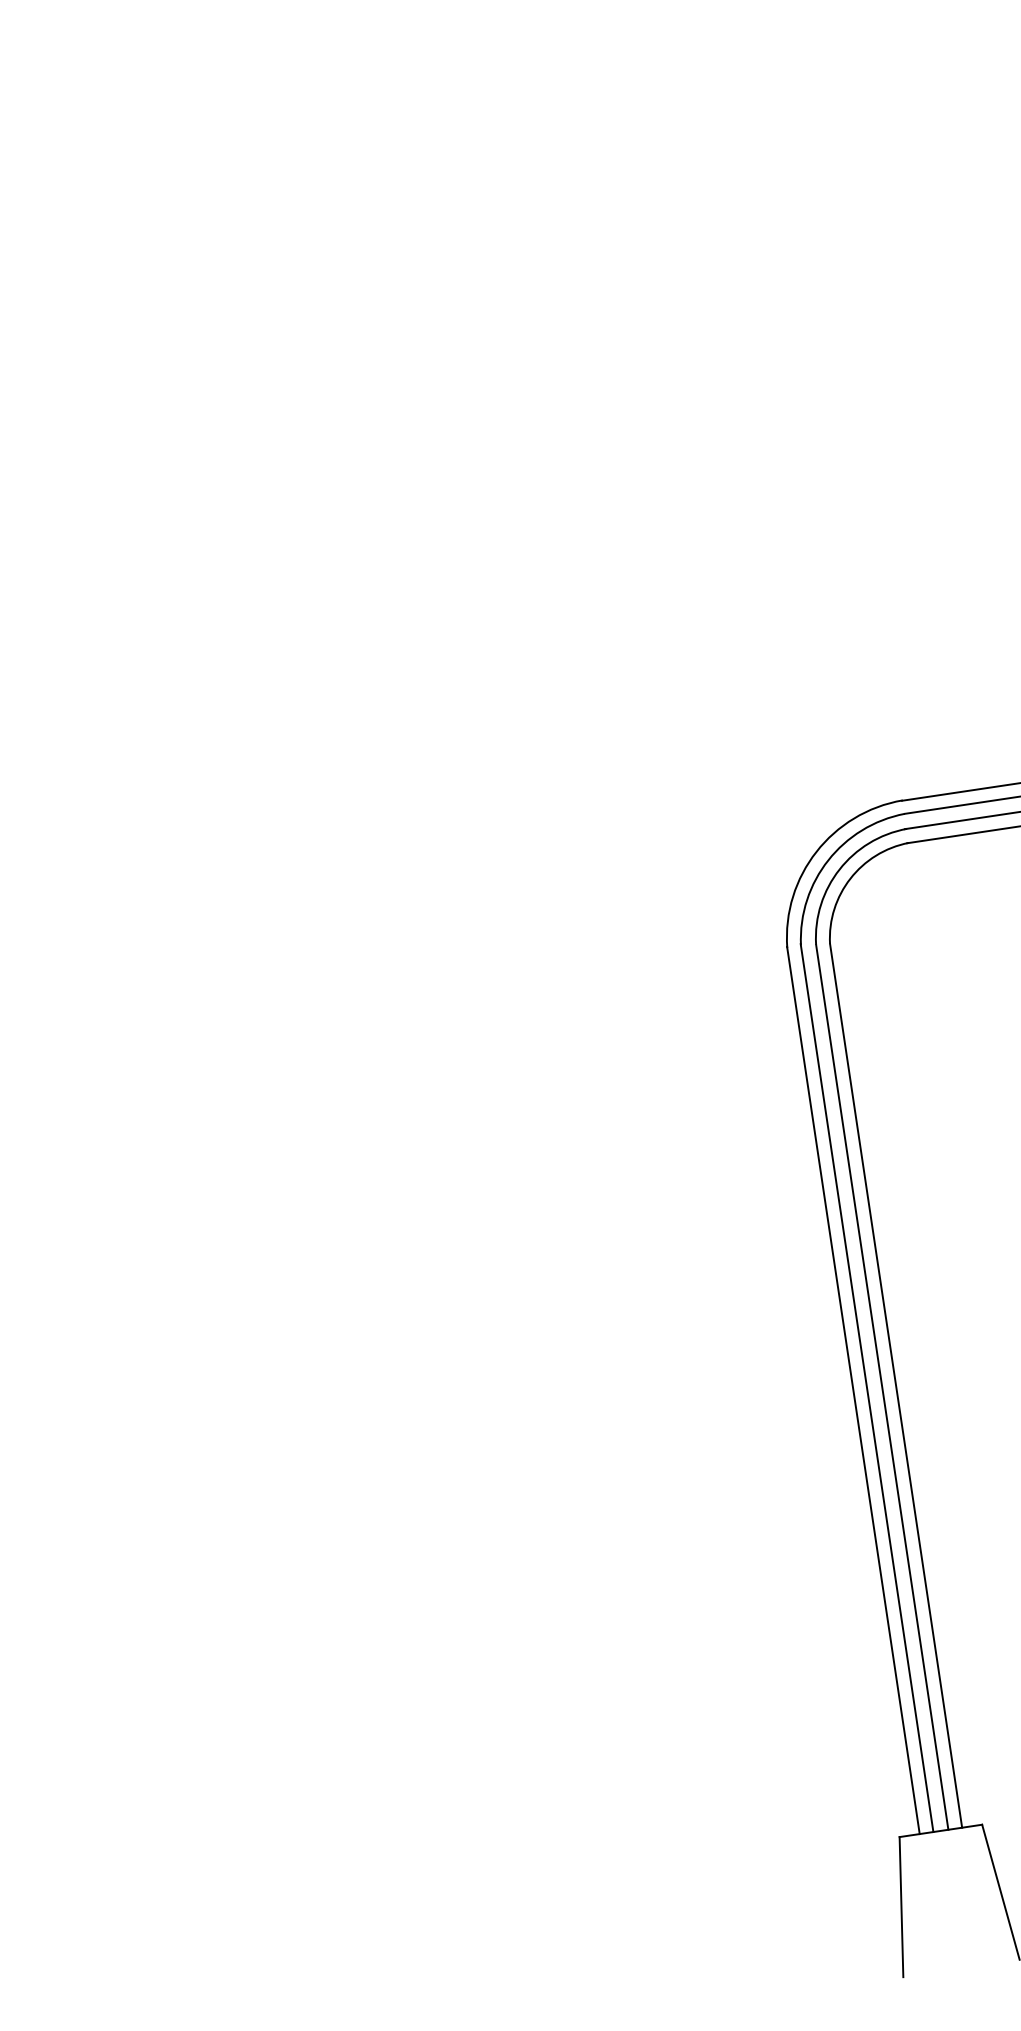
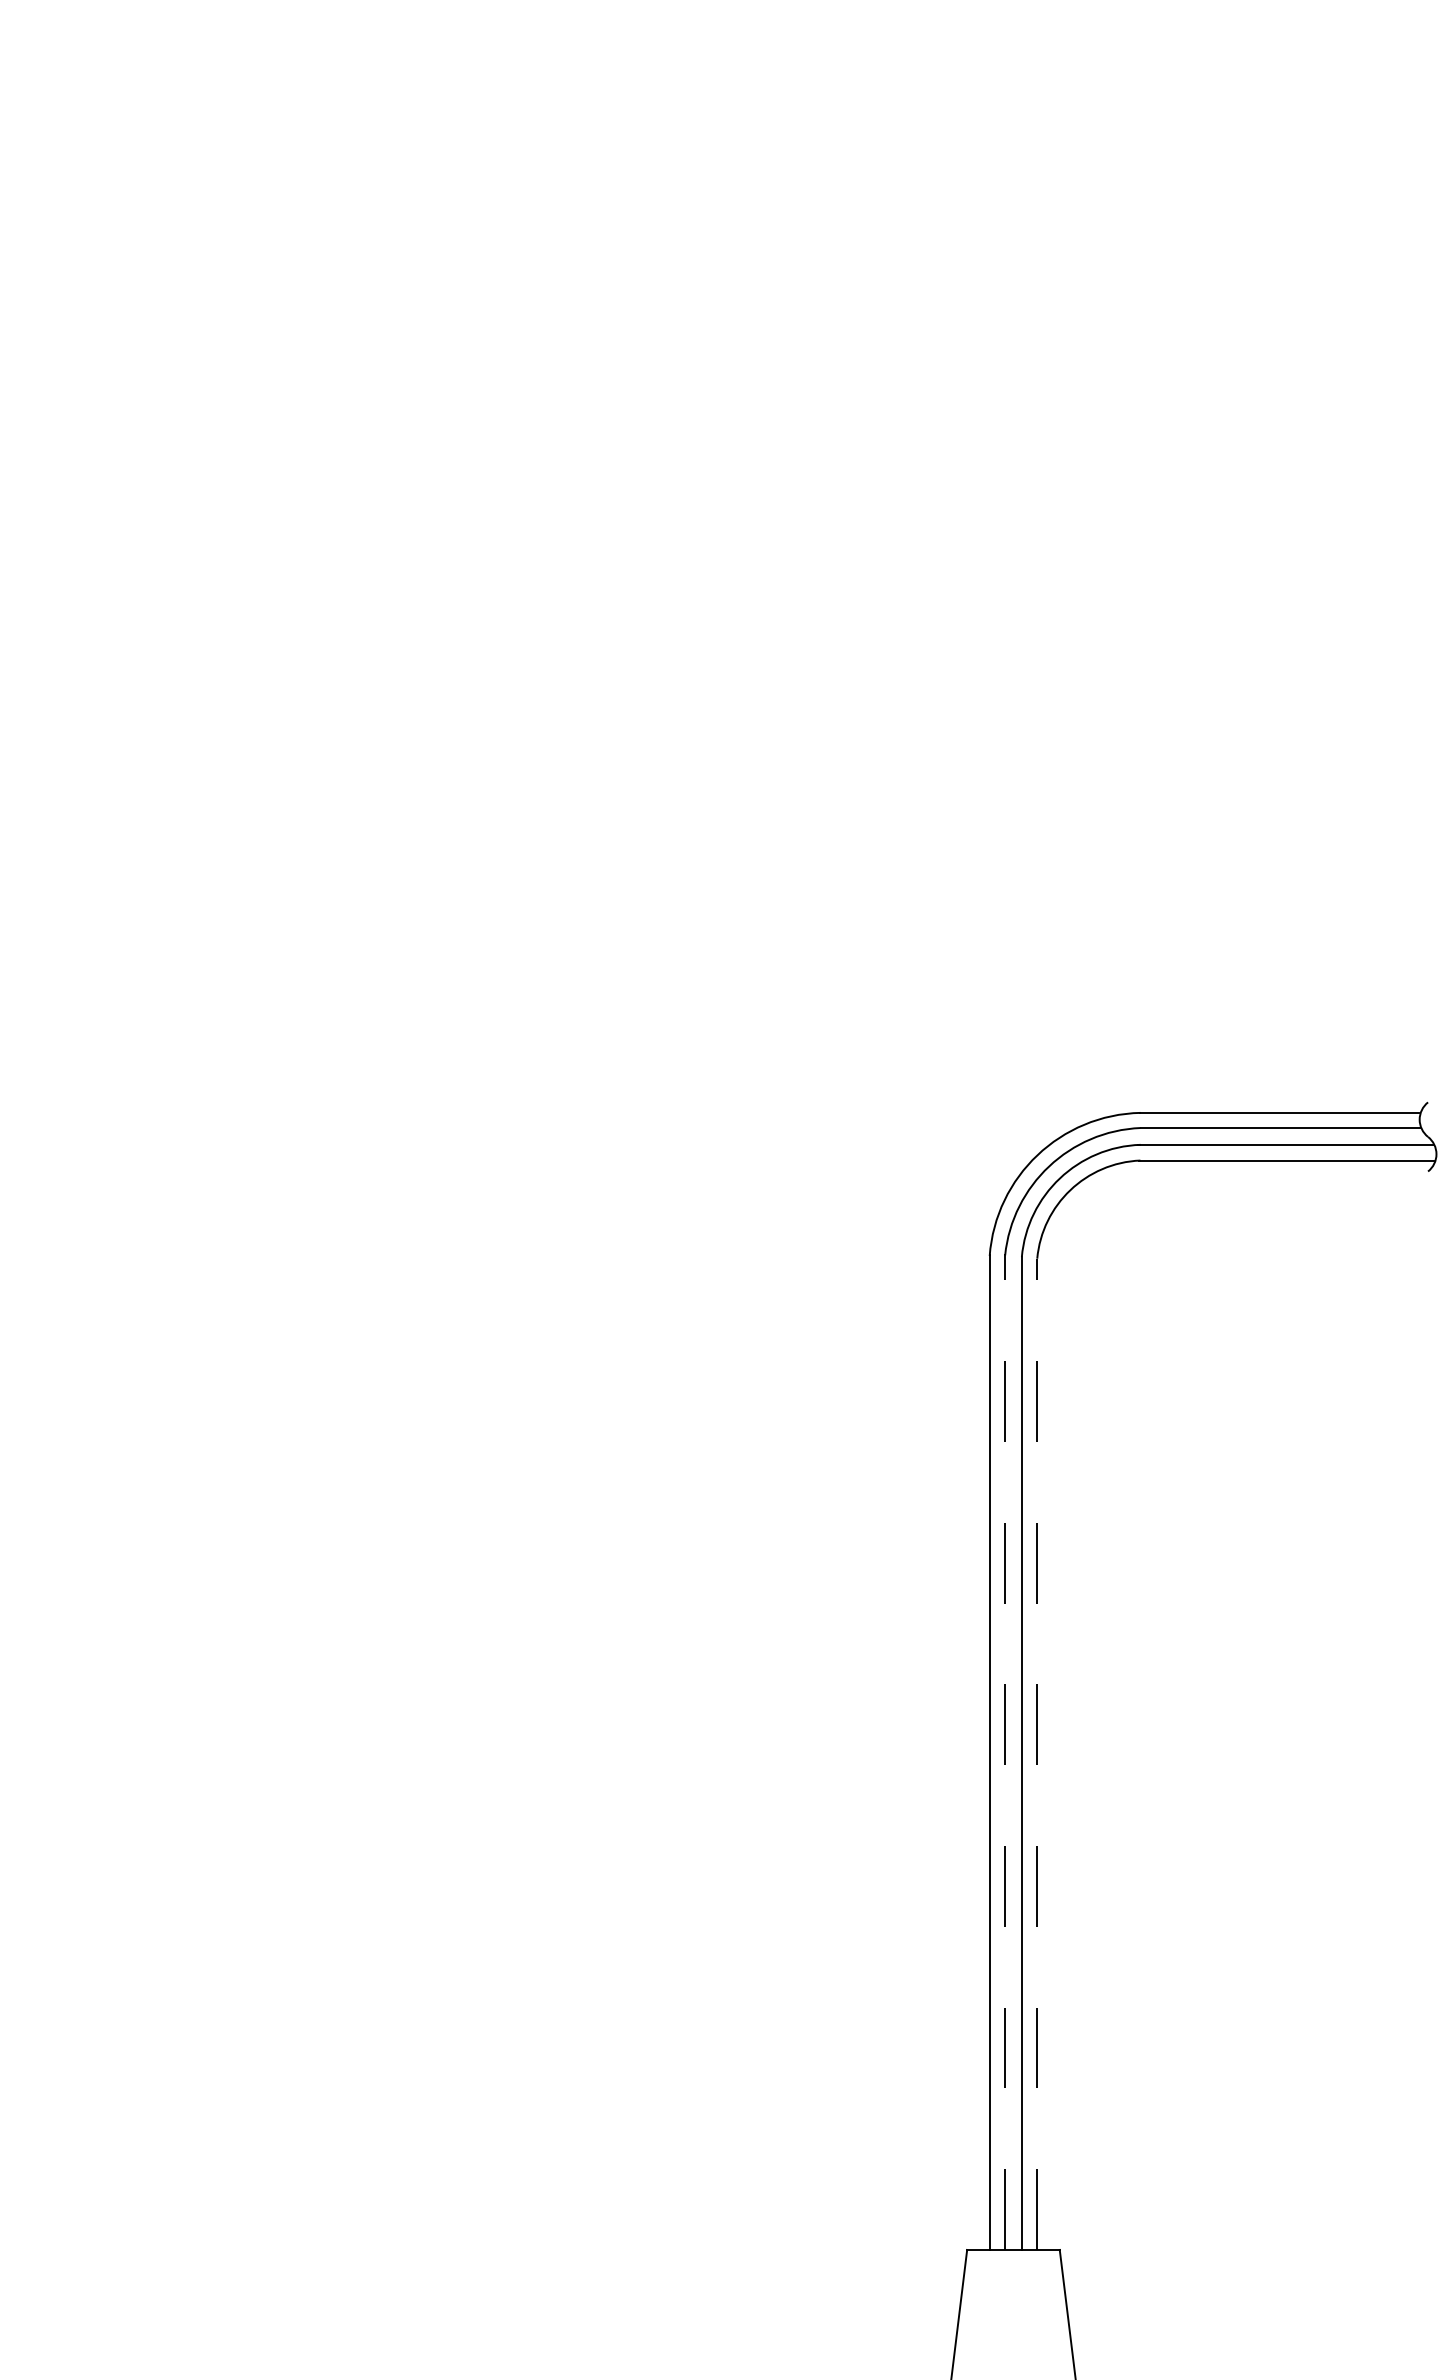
line: (896, 1386) -> (1037, 1754), solid -> dashed
line: (867, 1387) -> (1005, 1751), solid -> dashed

